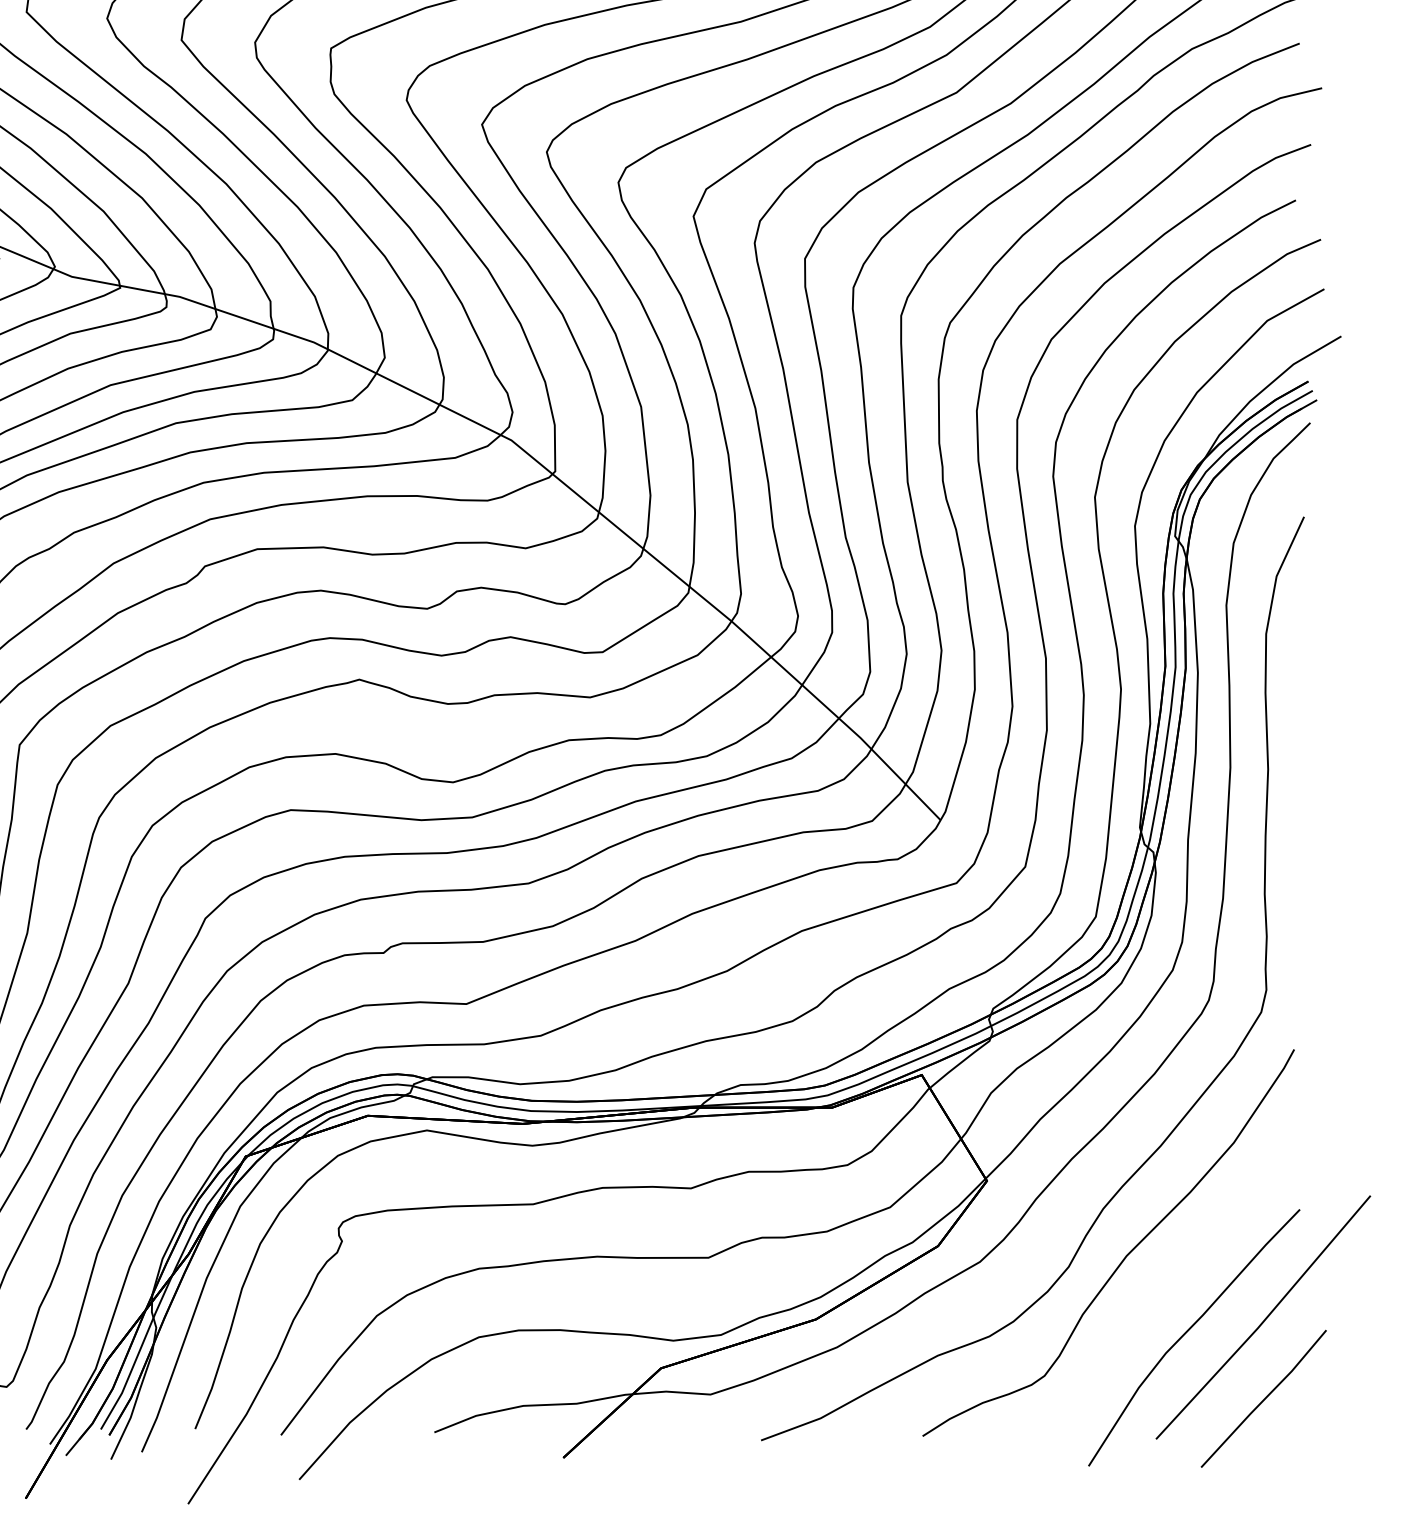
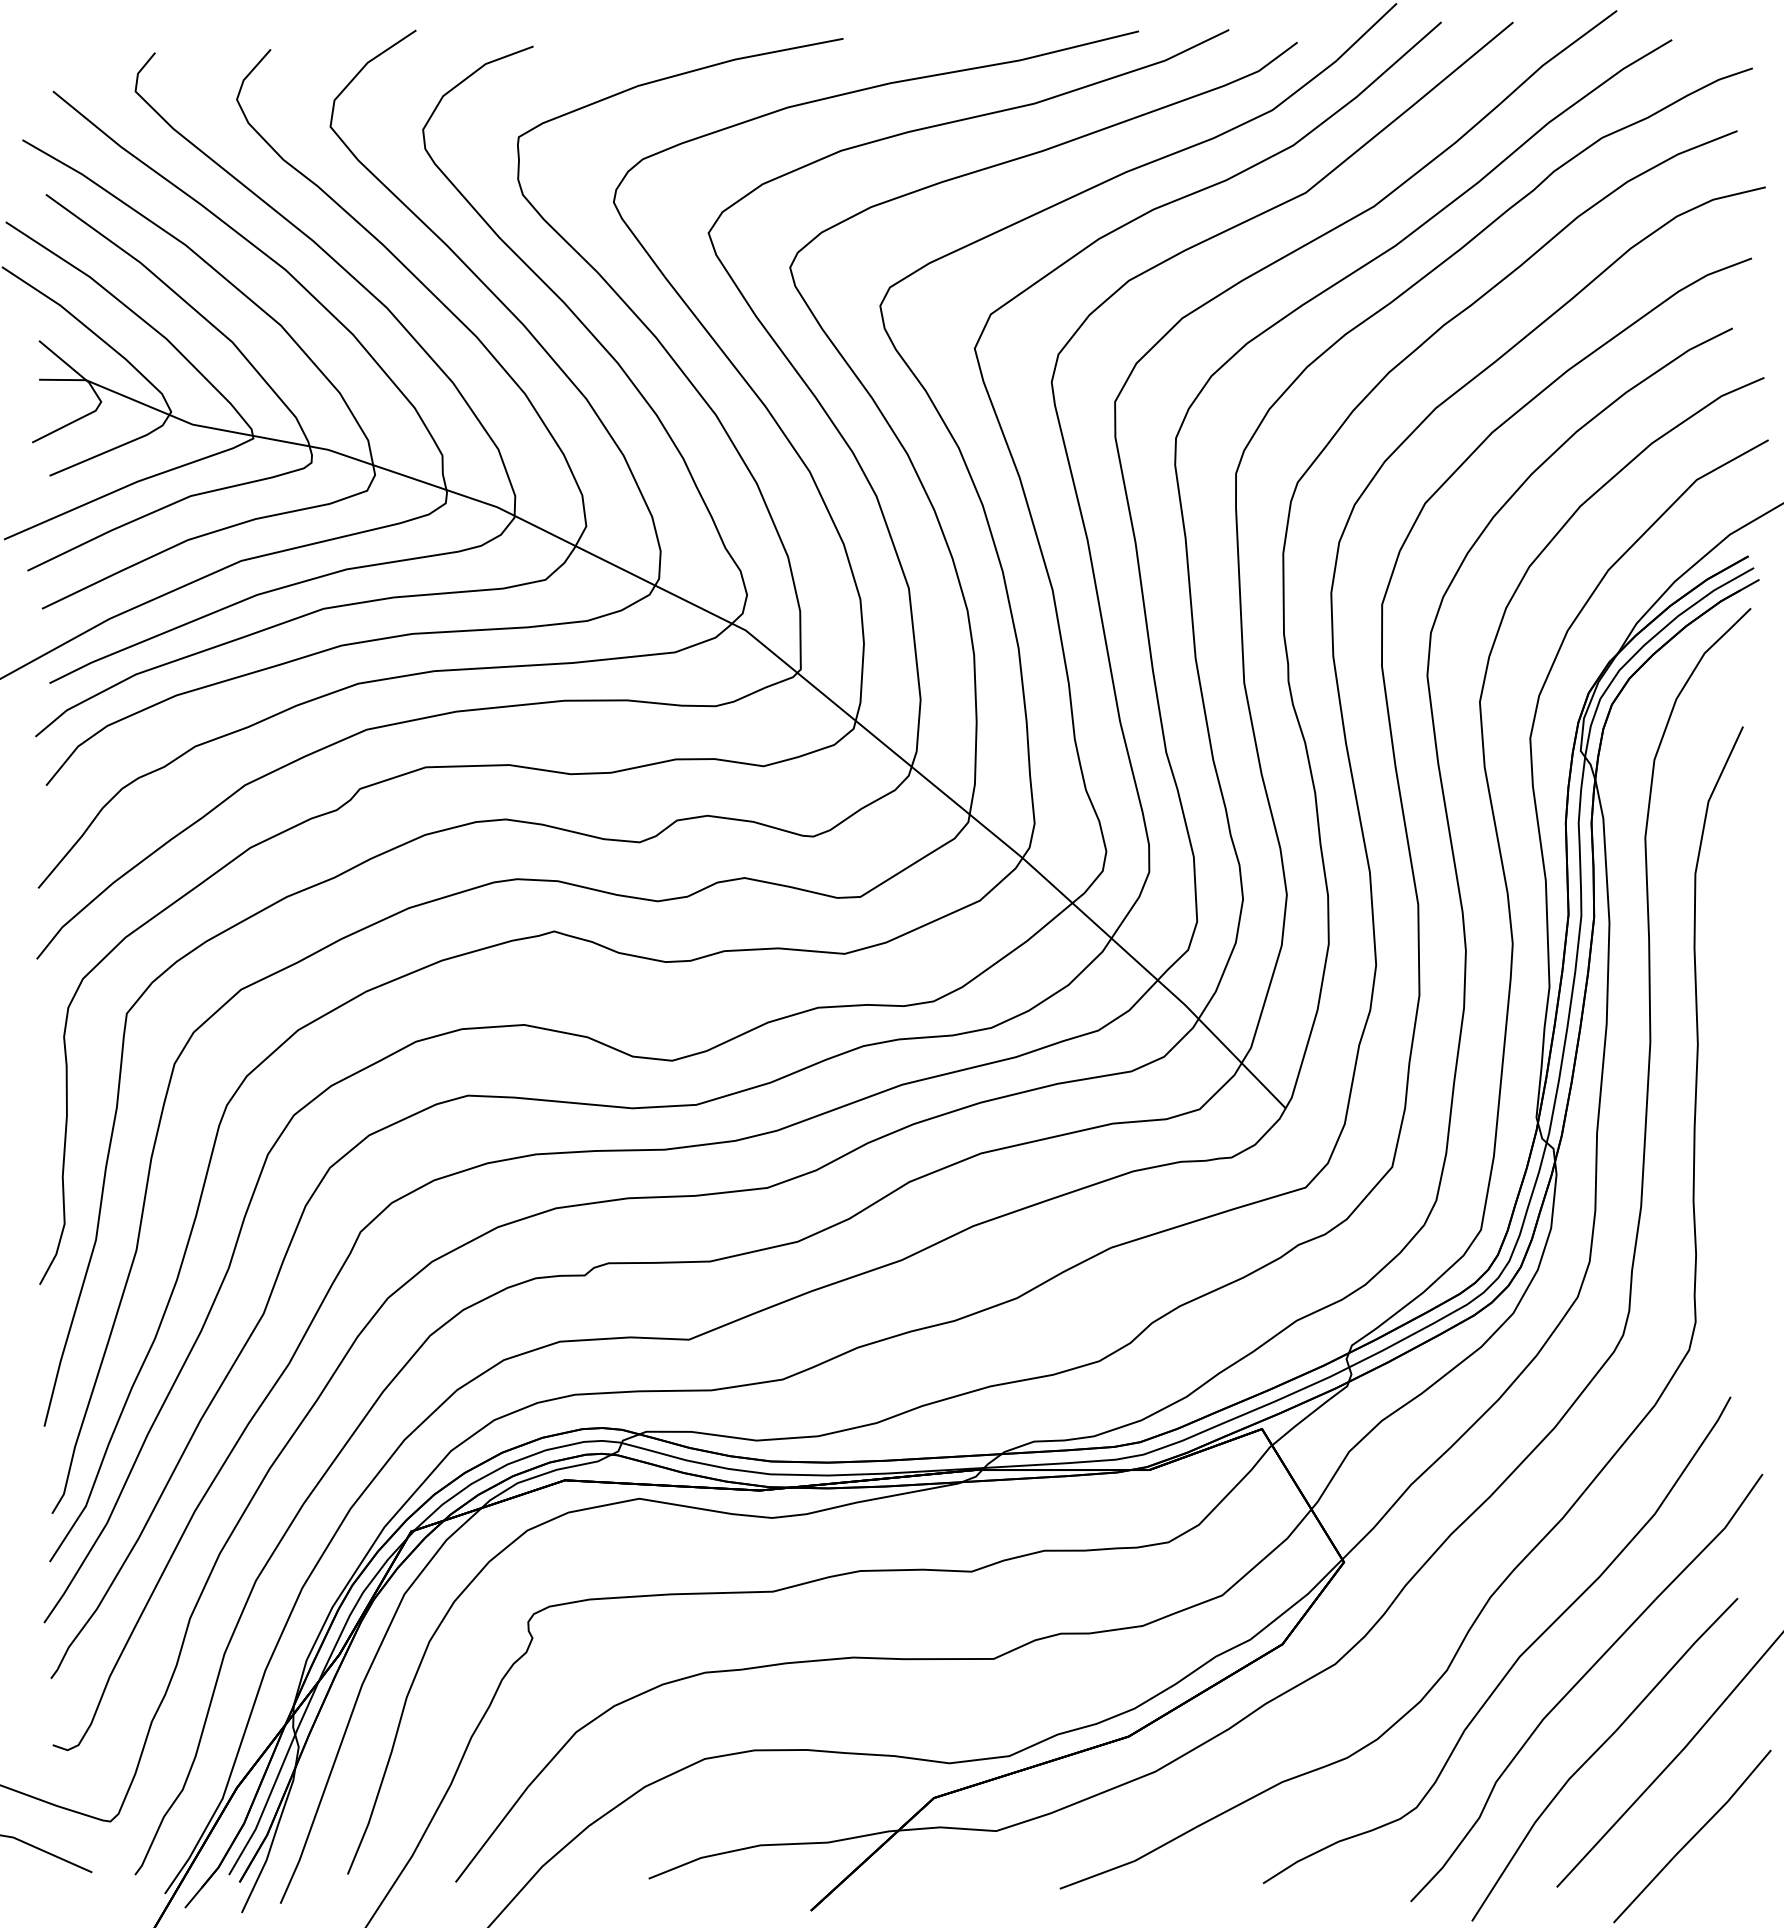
part: (1174, 1275) -> (1580, 1681), added

